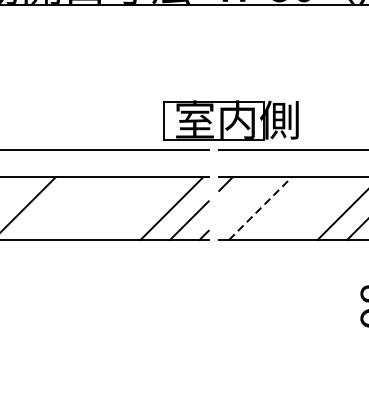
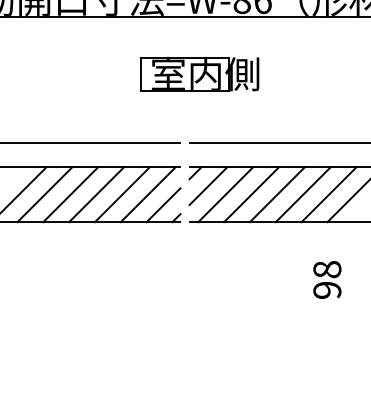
part: (230, 120) -> (199, 74), moved
line: (240, 199) -> (208, 186), added
line: (53, 208) -> (44, 194), added
line: (83, 208) -> (70, 194), added
line: (112, 208) -> (96, 194), added
line: (141, 208) -> (121, 194), added
line: (260, 208) -> (225, 194), dashed -> solid
line: (289, 208) -> (251, 194), added
line: (318, 208) -> (276, 194), added

